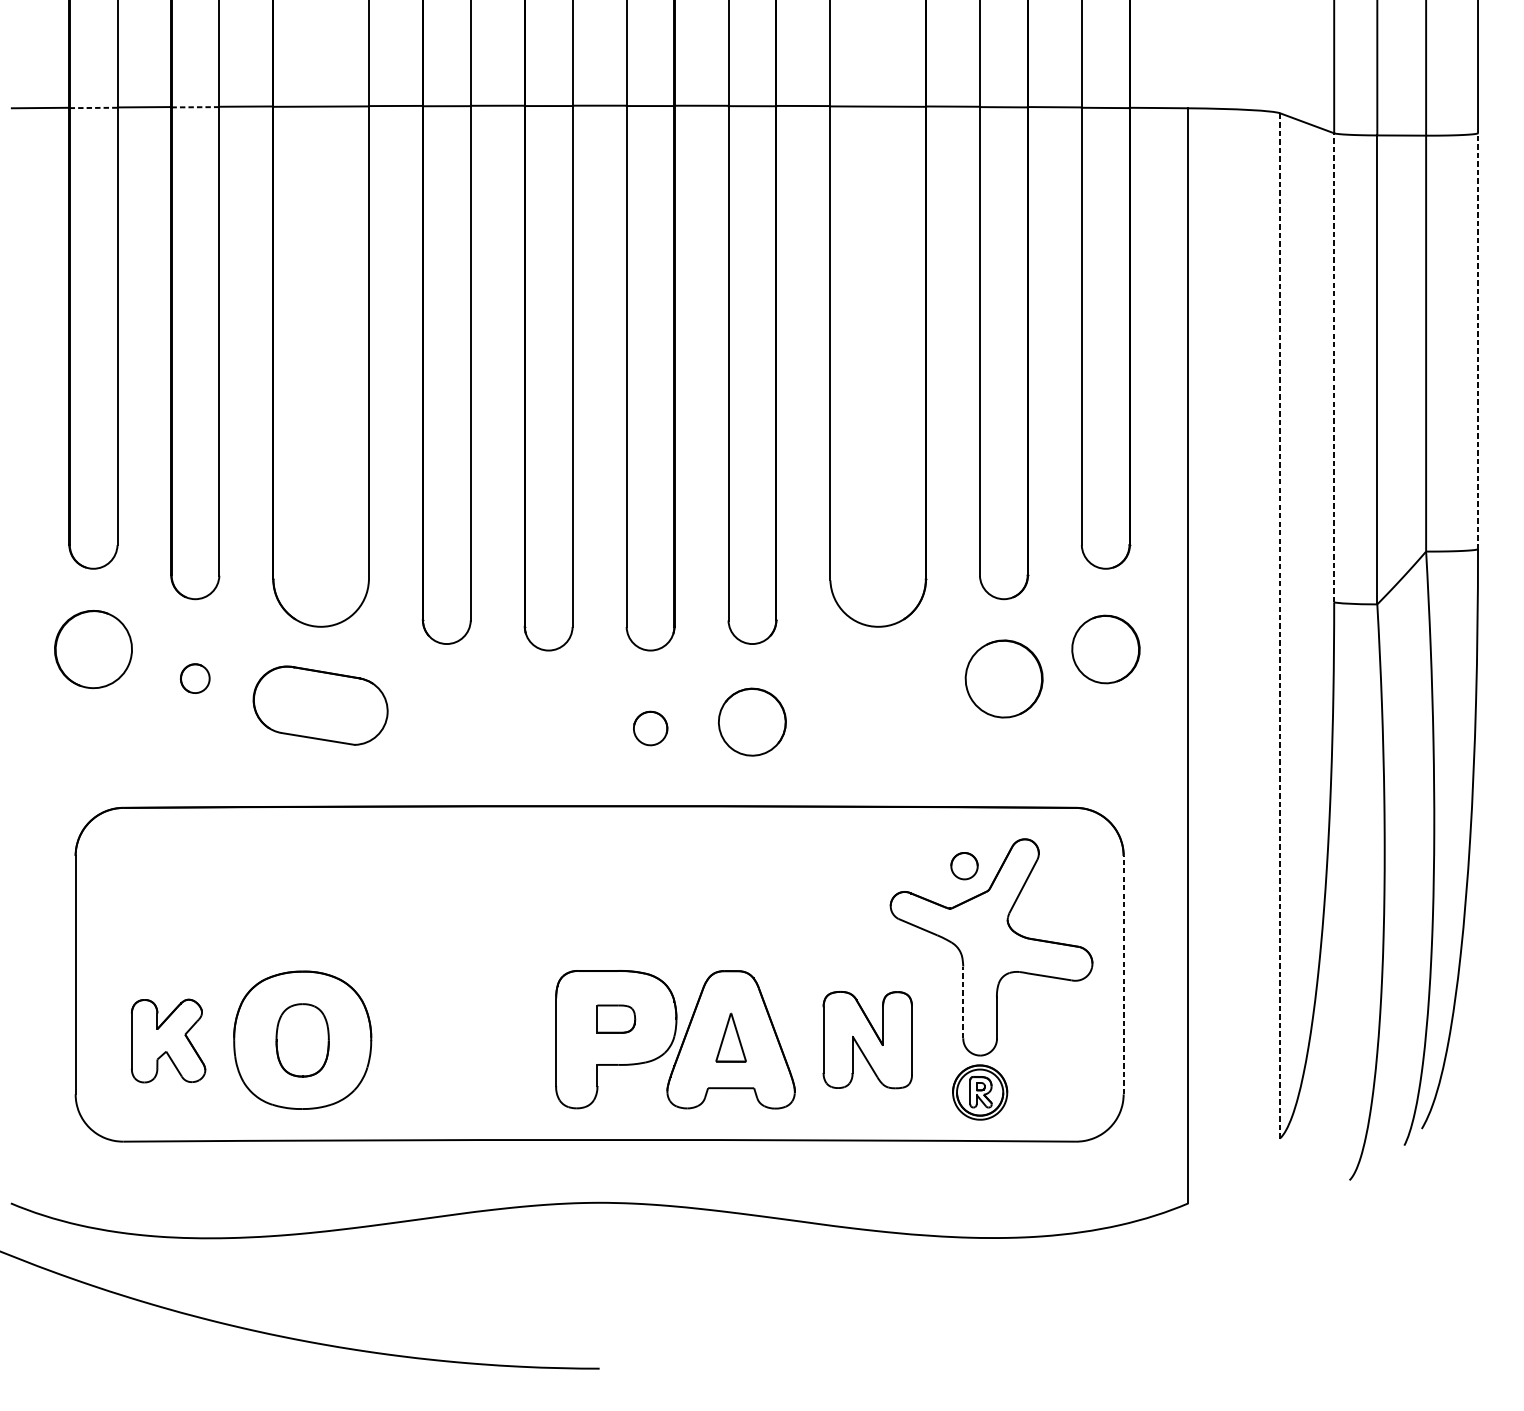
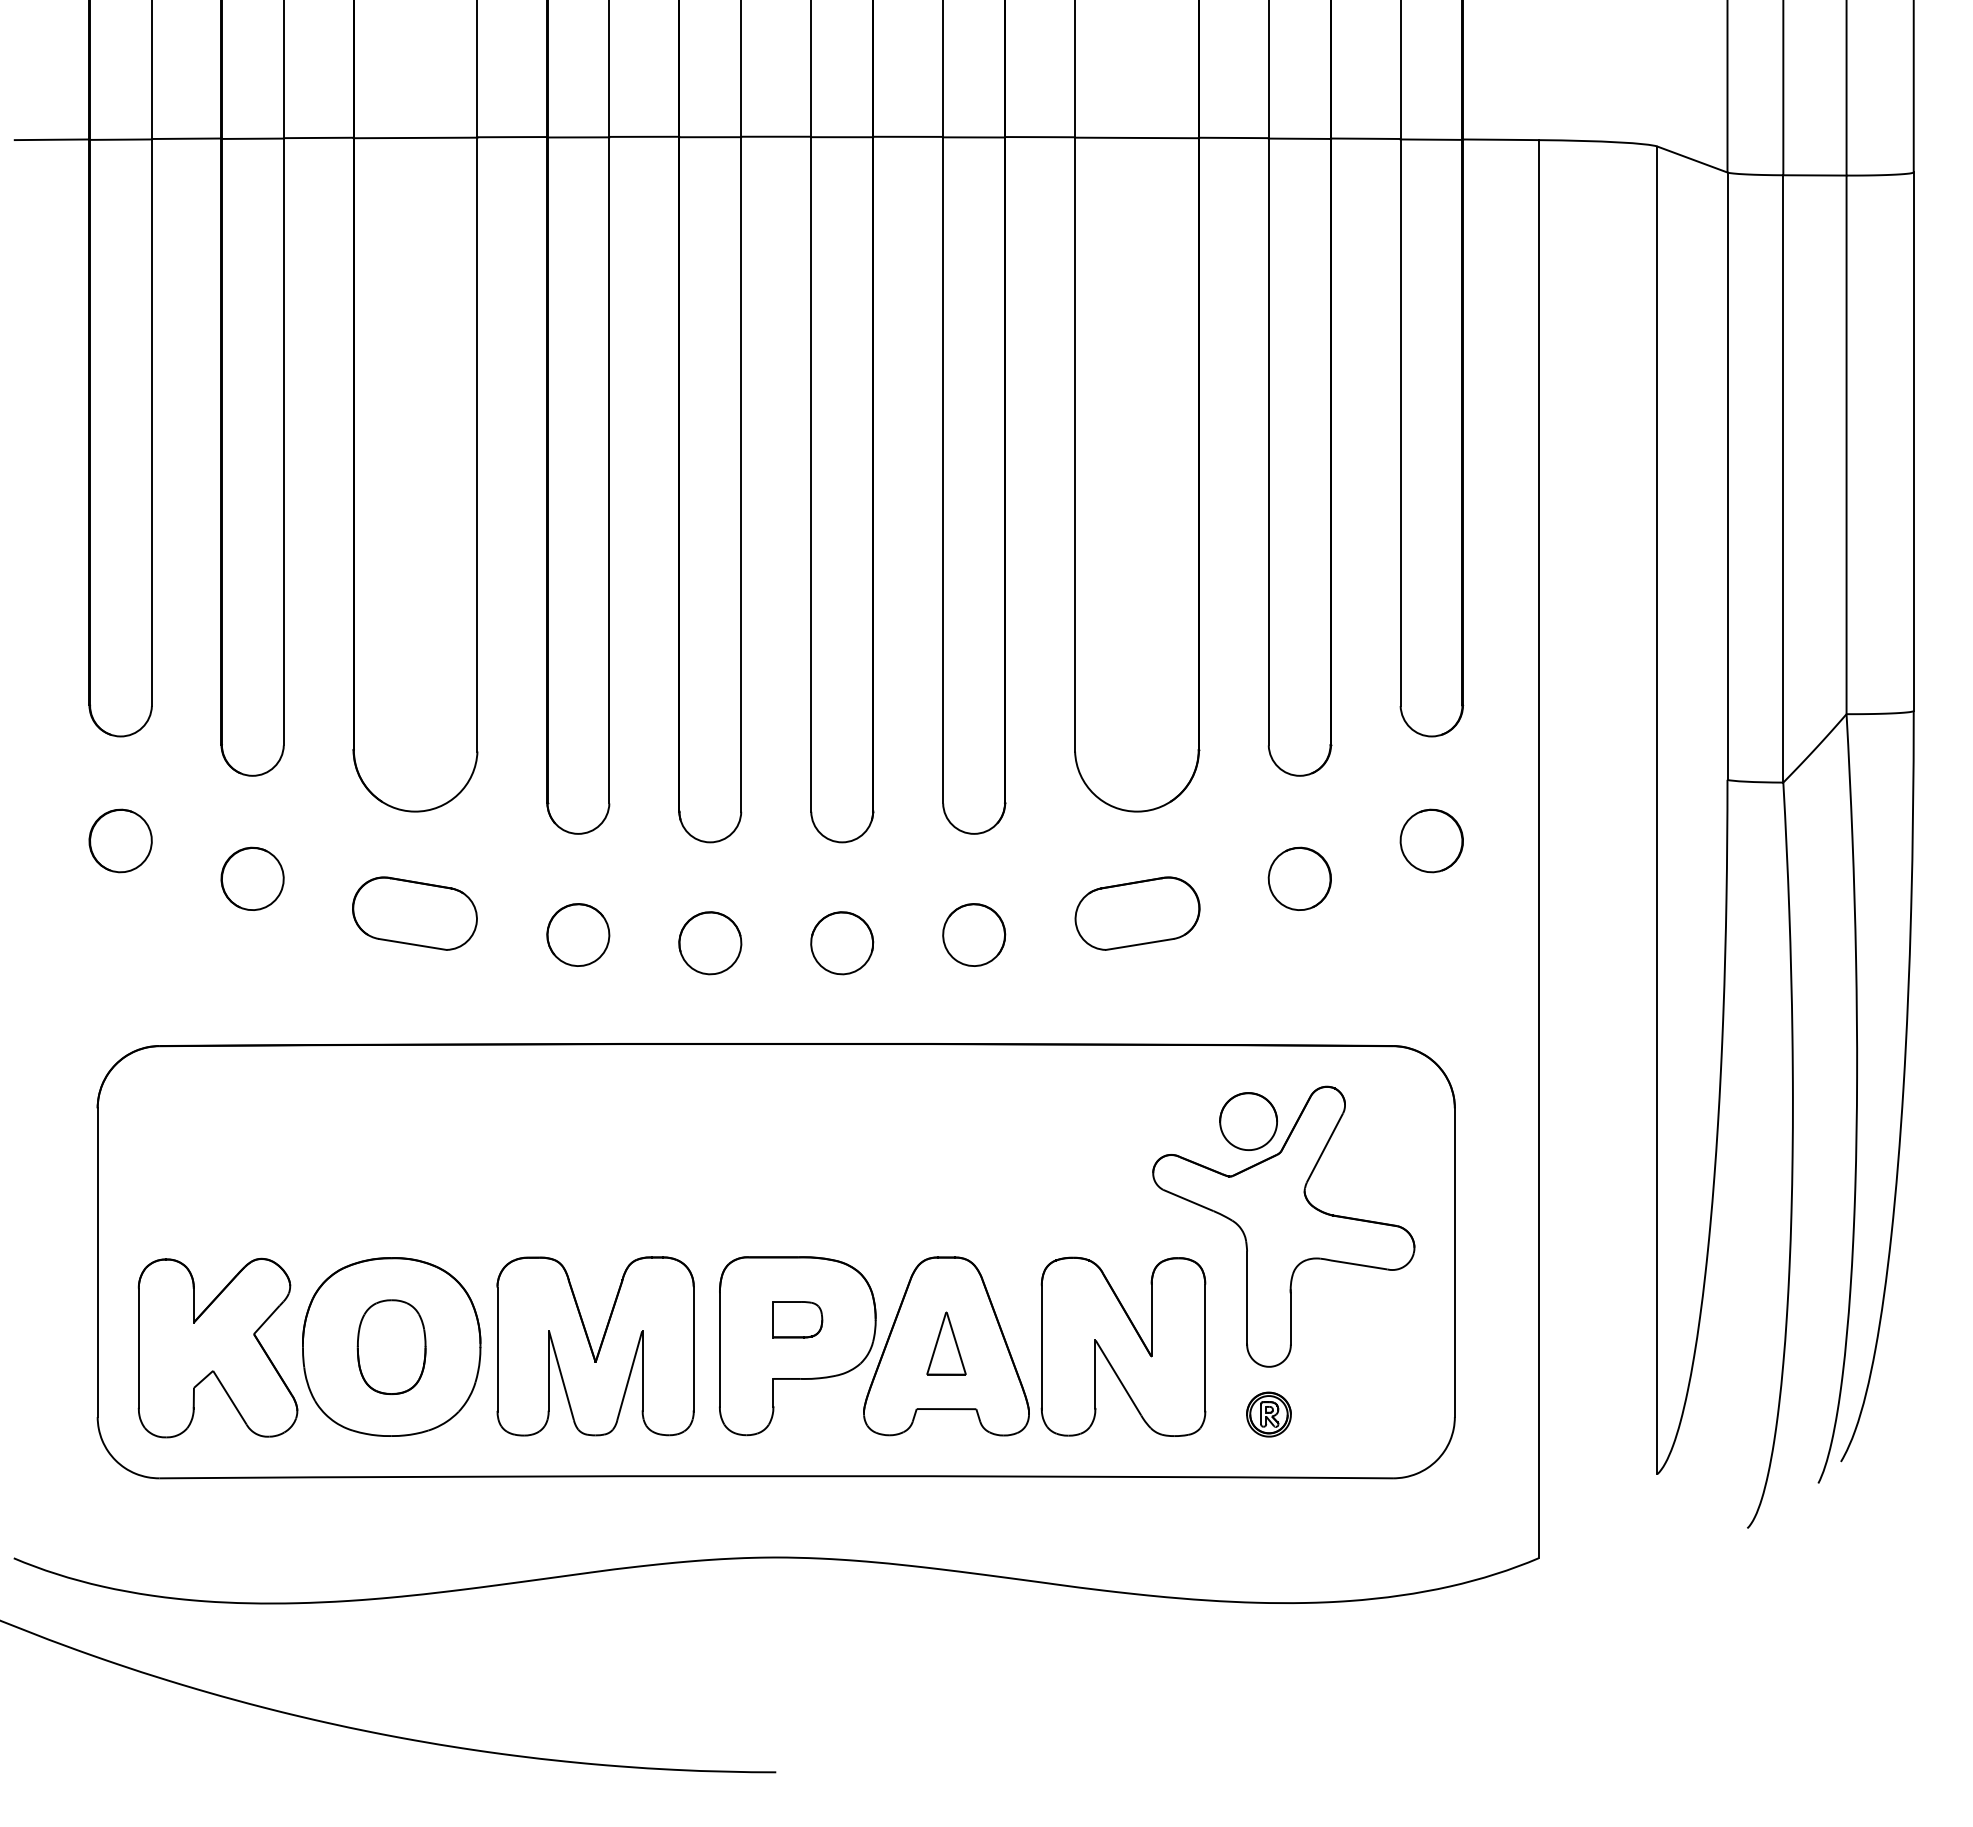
line: (93, 107) -> (120, 139), dashed -> solid
line: (195, 107) -> (252, 138), dashed -> solid
line: (1477, 341) -> (1913, 441), dashed -> solid
line: (1334, 368) -> (1727, 476), dashed -> solid
line: (1280, 625) -> (1657, 810), dashed -> solid
part: (93, 649) -> (120, 840), size x0.62
part: (1105, 649) -> (1431, 840), size x0.71
part: (195, 678) -> (252, 878), size x1.67
part: (1003, 678) -> (1299, 878), size x0.62
part: (320, 705) -> (414, 913), size x0.71
part: (878, 705) -> (1137, 913), added
part: (446, 721) -> (578, 934), added
part: (752, 721) -> (974, 934), size x0.71
part: (548, 728) -> (710, 943), added
part: (650, 728) -> (842, 943), size x1.43
part: (964, 866) -> (1248, 1121), size x1.67
line: (1123, 974) -> (1454, 1262), dashed -> solid
line: (963, 1002) -> (1247, 1298), dashed -> solid
part: (460, 1039) -> (595, 1346), added
part: (867, 1039) -> (1123, 1346), size x1.43
part: (168, 1040) -> (217, 1347), size x1.67
part: (979, 1092) -> (1268, 1414), size x0.62

